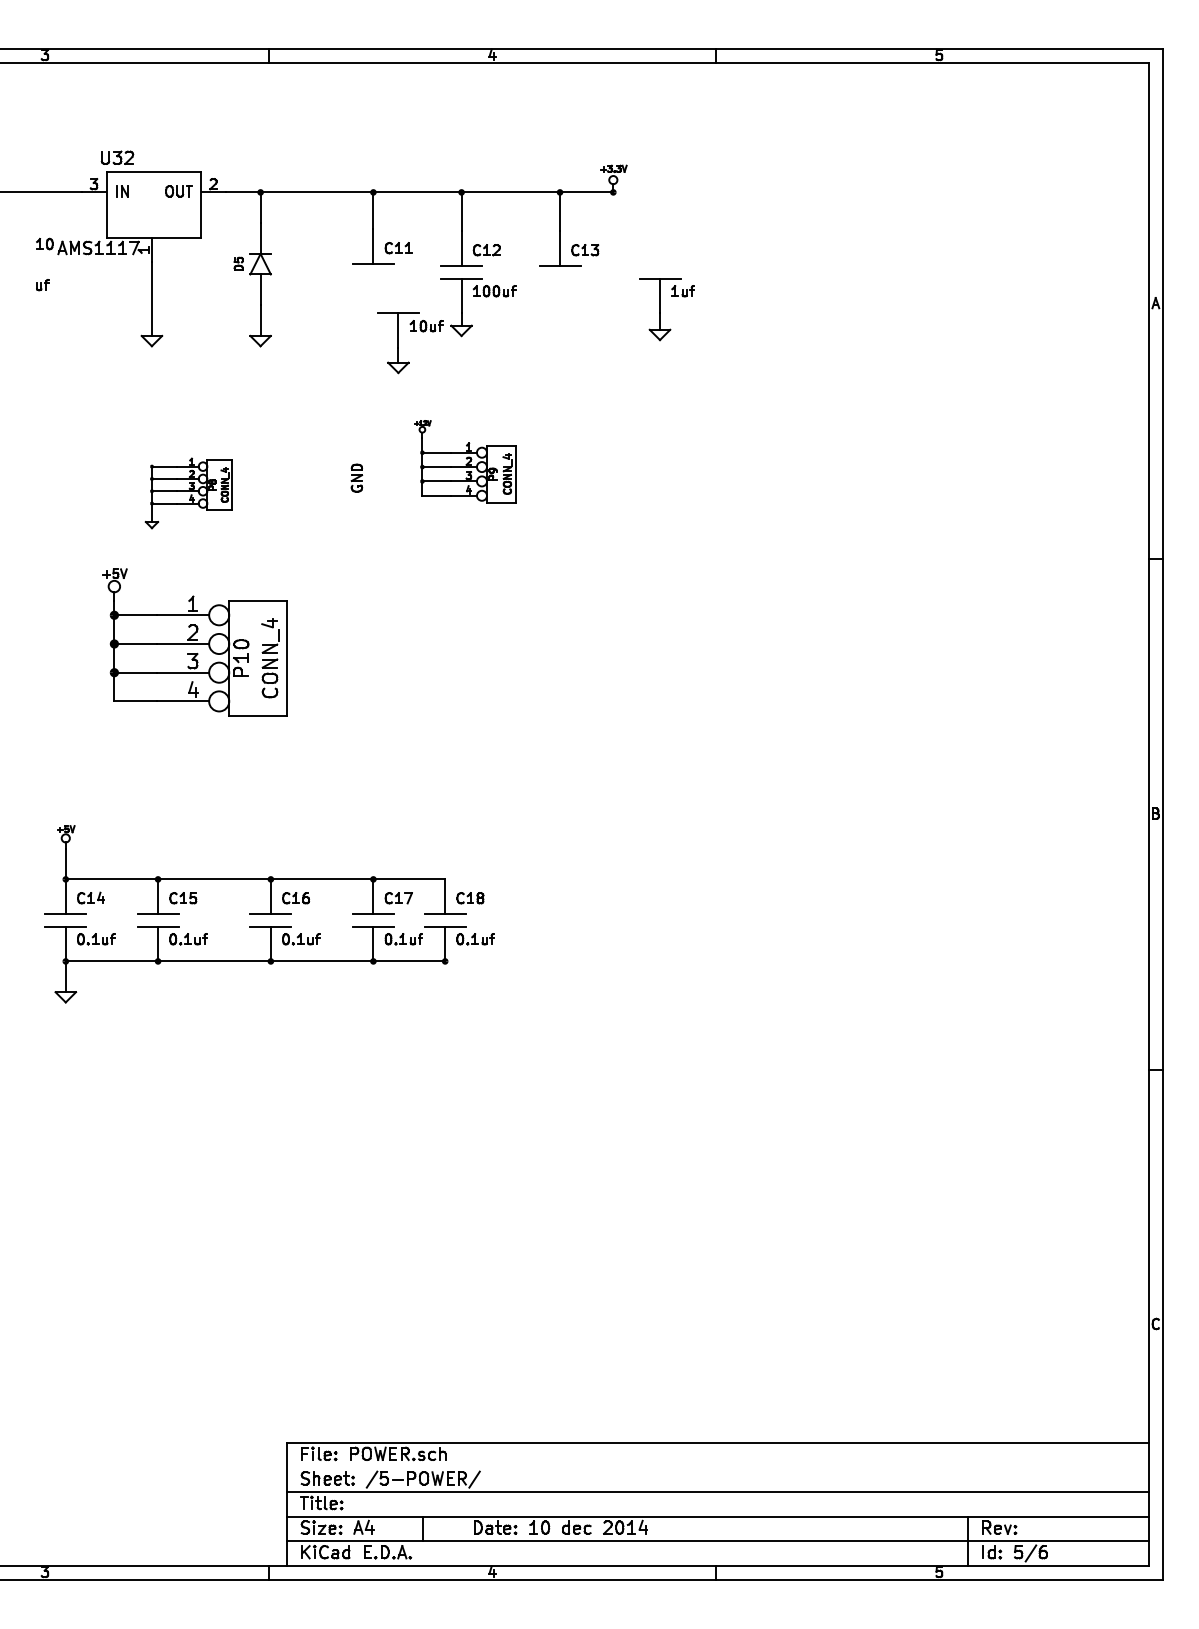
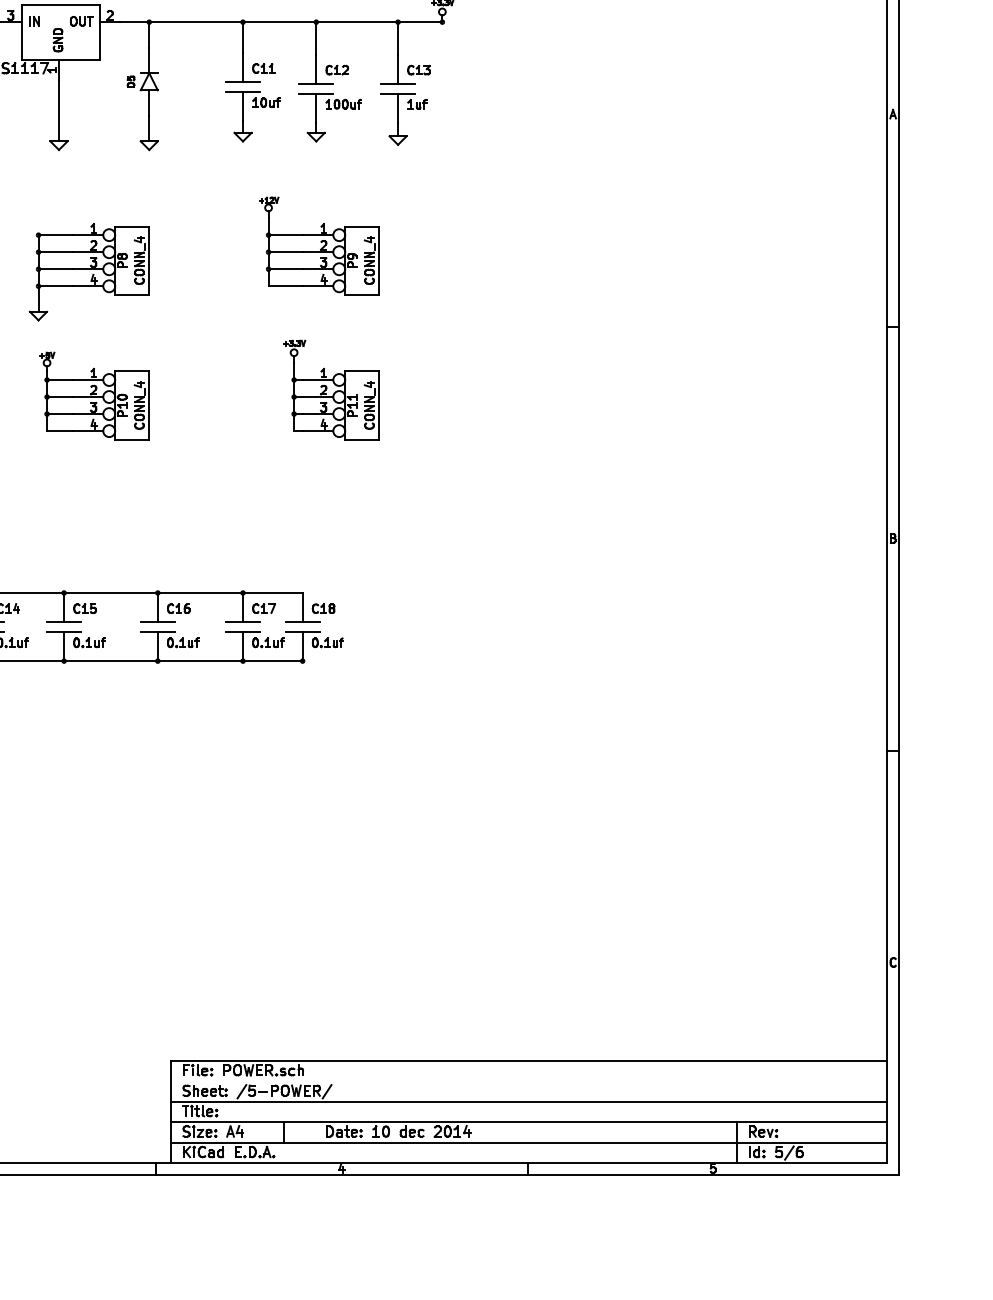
part: (666, 309) -> (403, 119), moved
part: (410, 331) -> (253, 106), moved
part: (464, 461) -> (318, 245), size x1.43
part: (356, 477) -> (57, 39), moved
part: (188, 493) -> (89, 272), size x1.67
part: (479, 634) -> (331, 389), added
part: (195, 642) -> (95, 396), size x0.71

